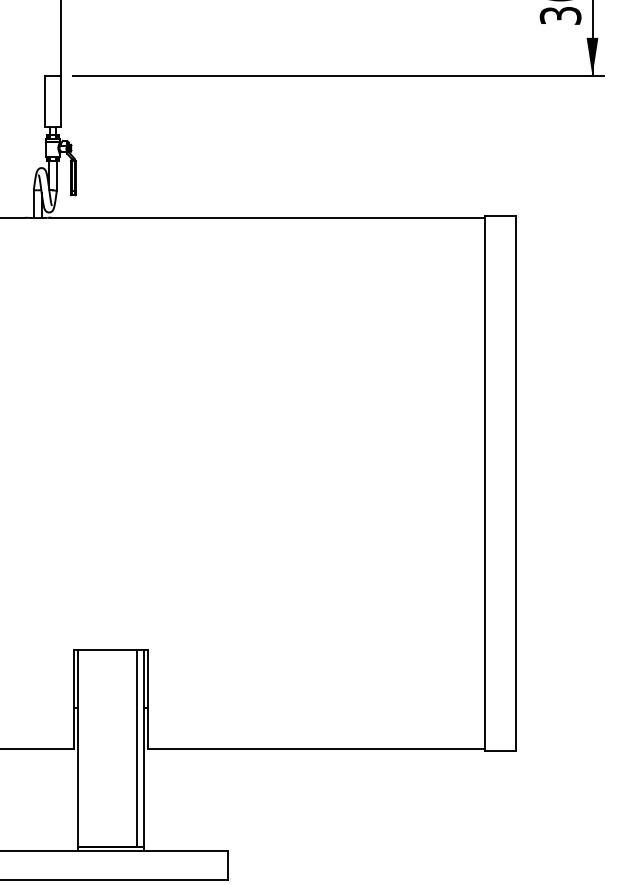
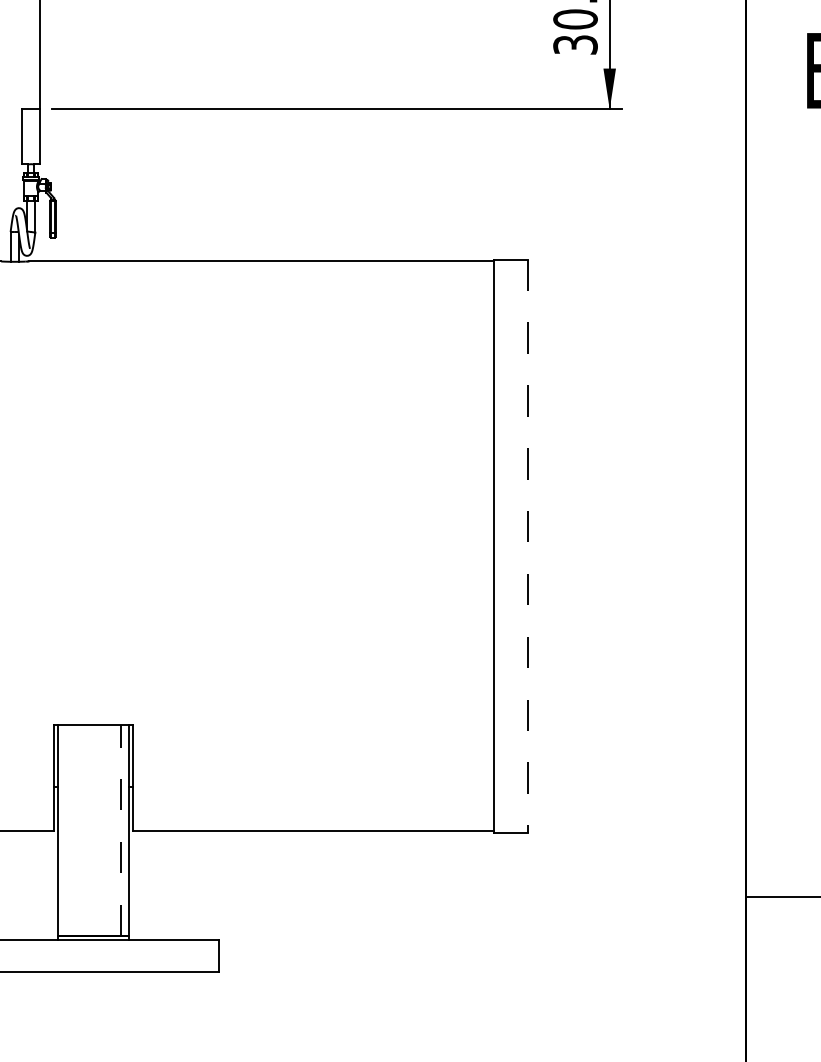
line: (515, 483) -> (527, 546), solid -> dashed
line: (136, 748) -> (120, 830), solid -> dashed

